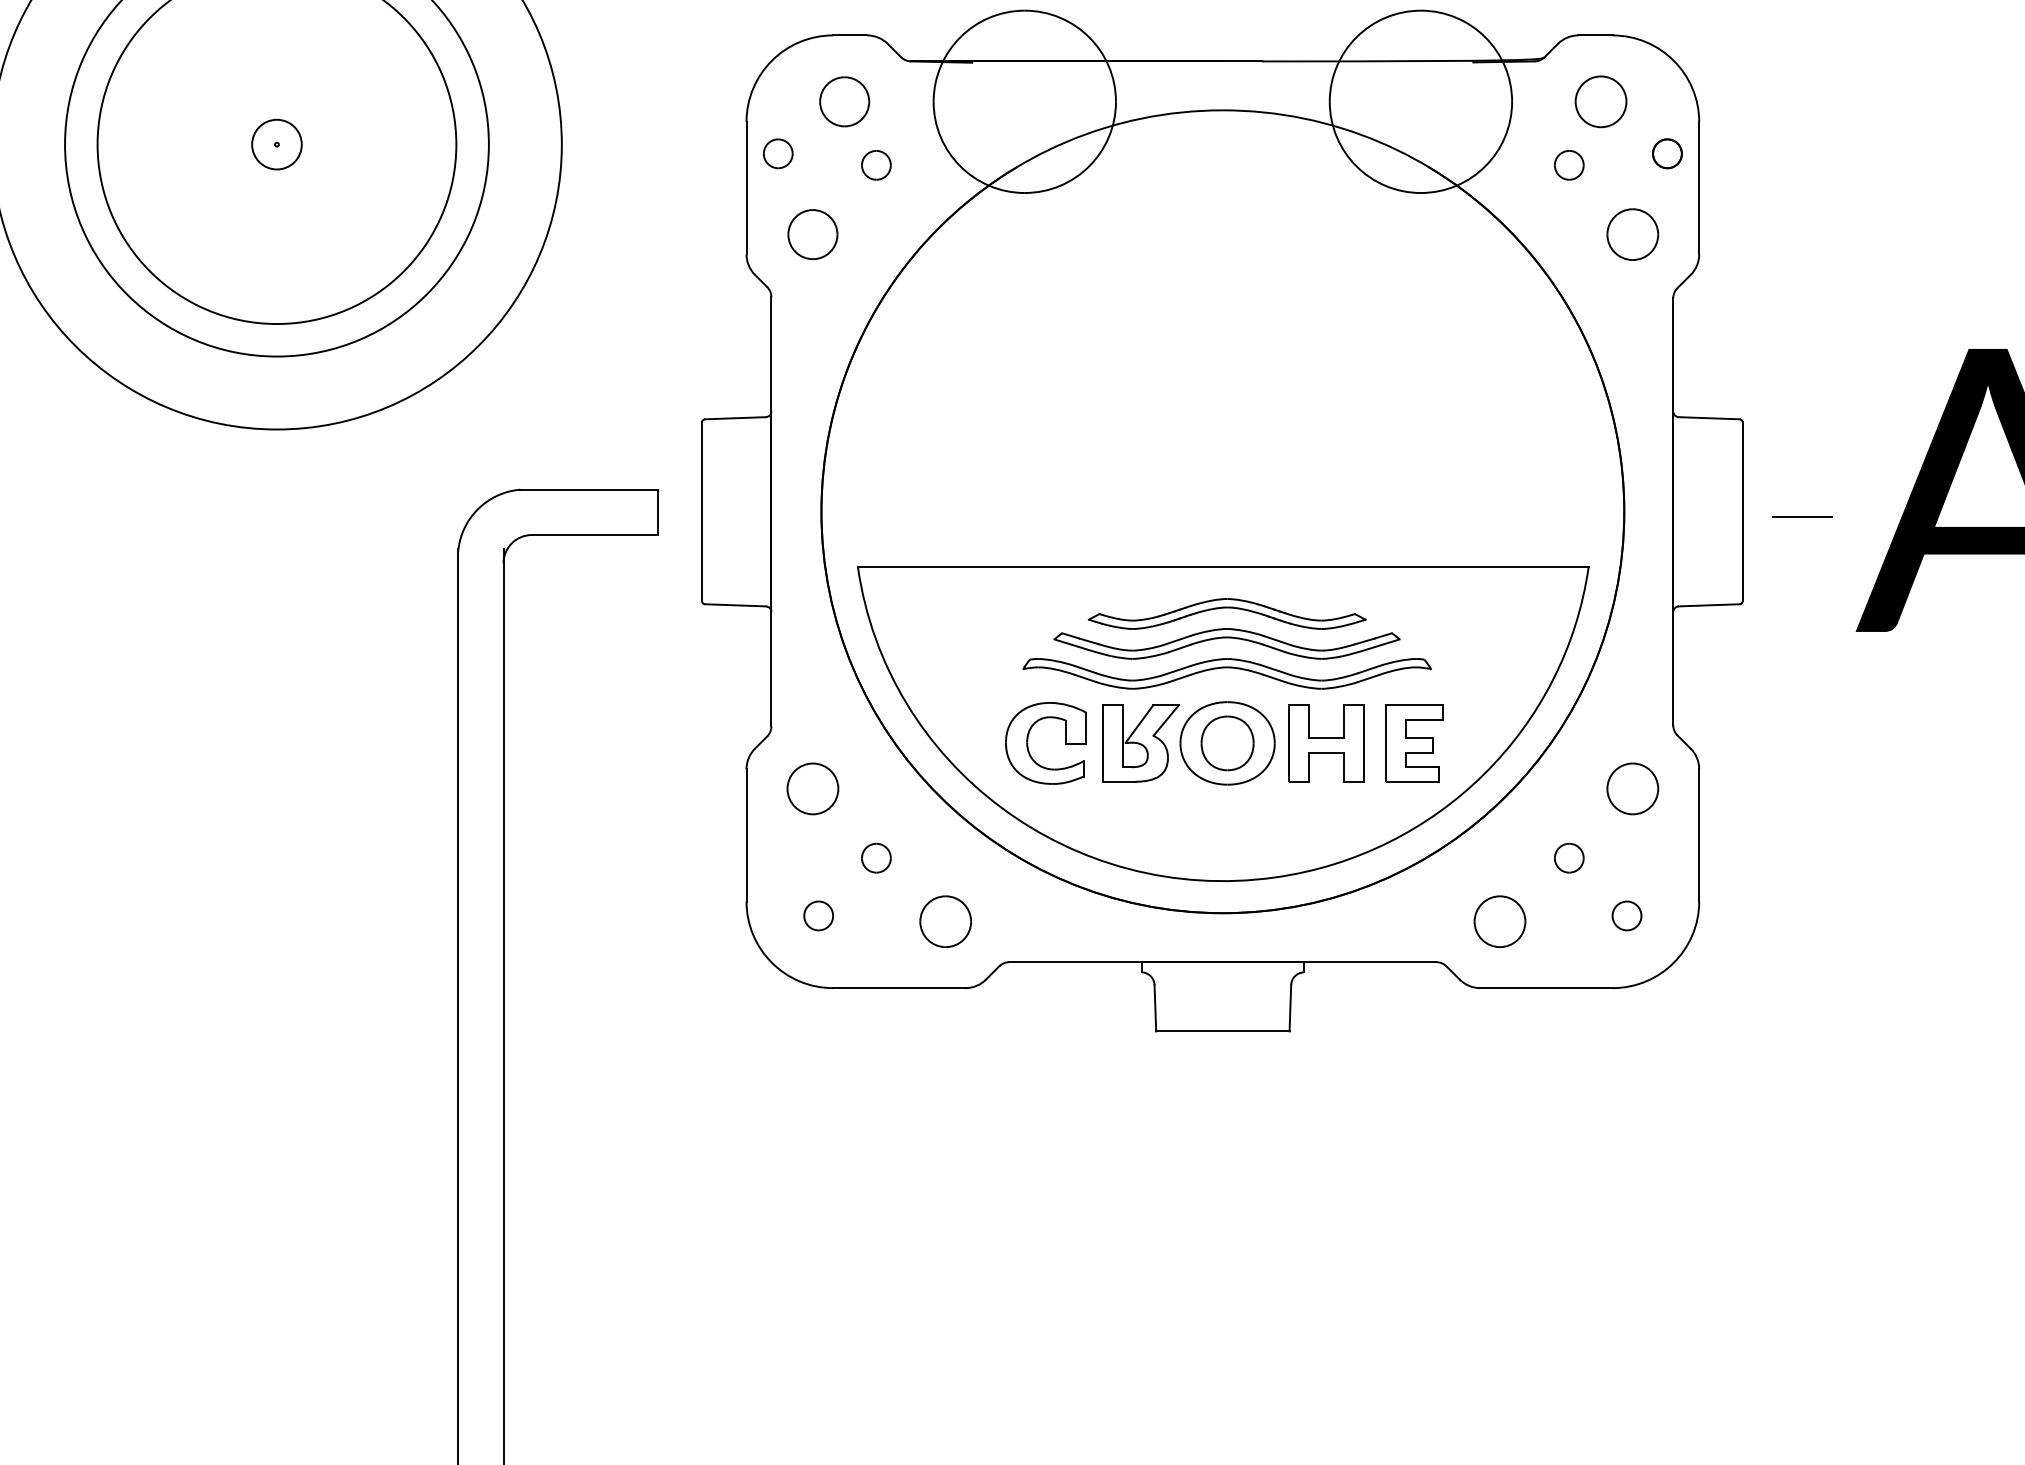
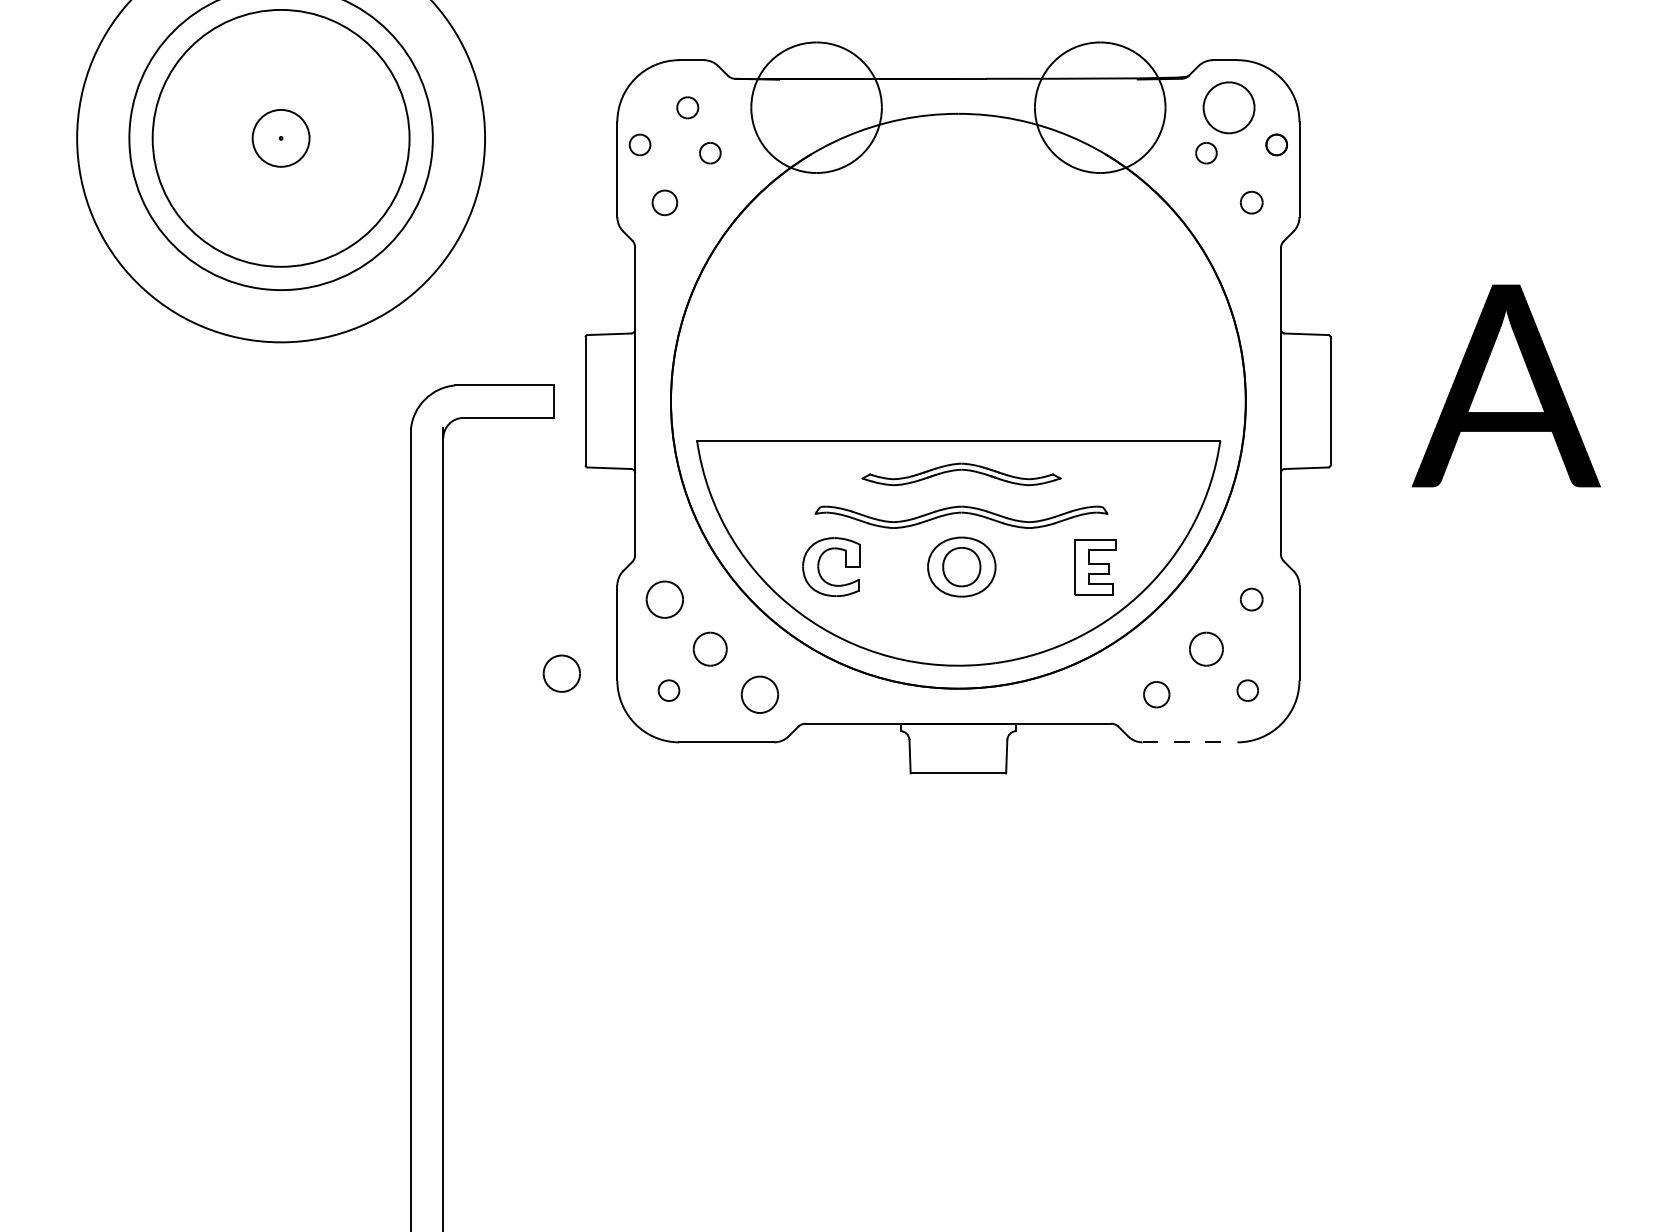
part: (844, 101) -> (687, 107), size x0.6
part: (1601, 101) -> (1229, 107), size x1.4
circle: (276, 144) -> (280, 138), size x1.6
part: (812, 234) -> (664, 202), size x0.7
part: (1632, 234) -> (1251, 202), size x0.6
line: (1802, 517) -> (1373, 405), removed
part: (1227, 643) -> (961, 495), removed
part: (1141, 742) -> (900, 566), removed
part: (1326, 743) -> (1032, 567), removed
part: (1632, 788) -> (1251, 599), size x0.6
part: (876, 858) -> (710, 649), size x1.6
part: (1569, 858) -> (1206, 649), size x1.6
part: (668, 891) -> (561, 673), added
part: (1499, 921) -> (1156, 694), size x0.7
line: (1547, 988) -> (1190, 742), solid -> dashed

